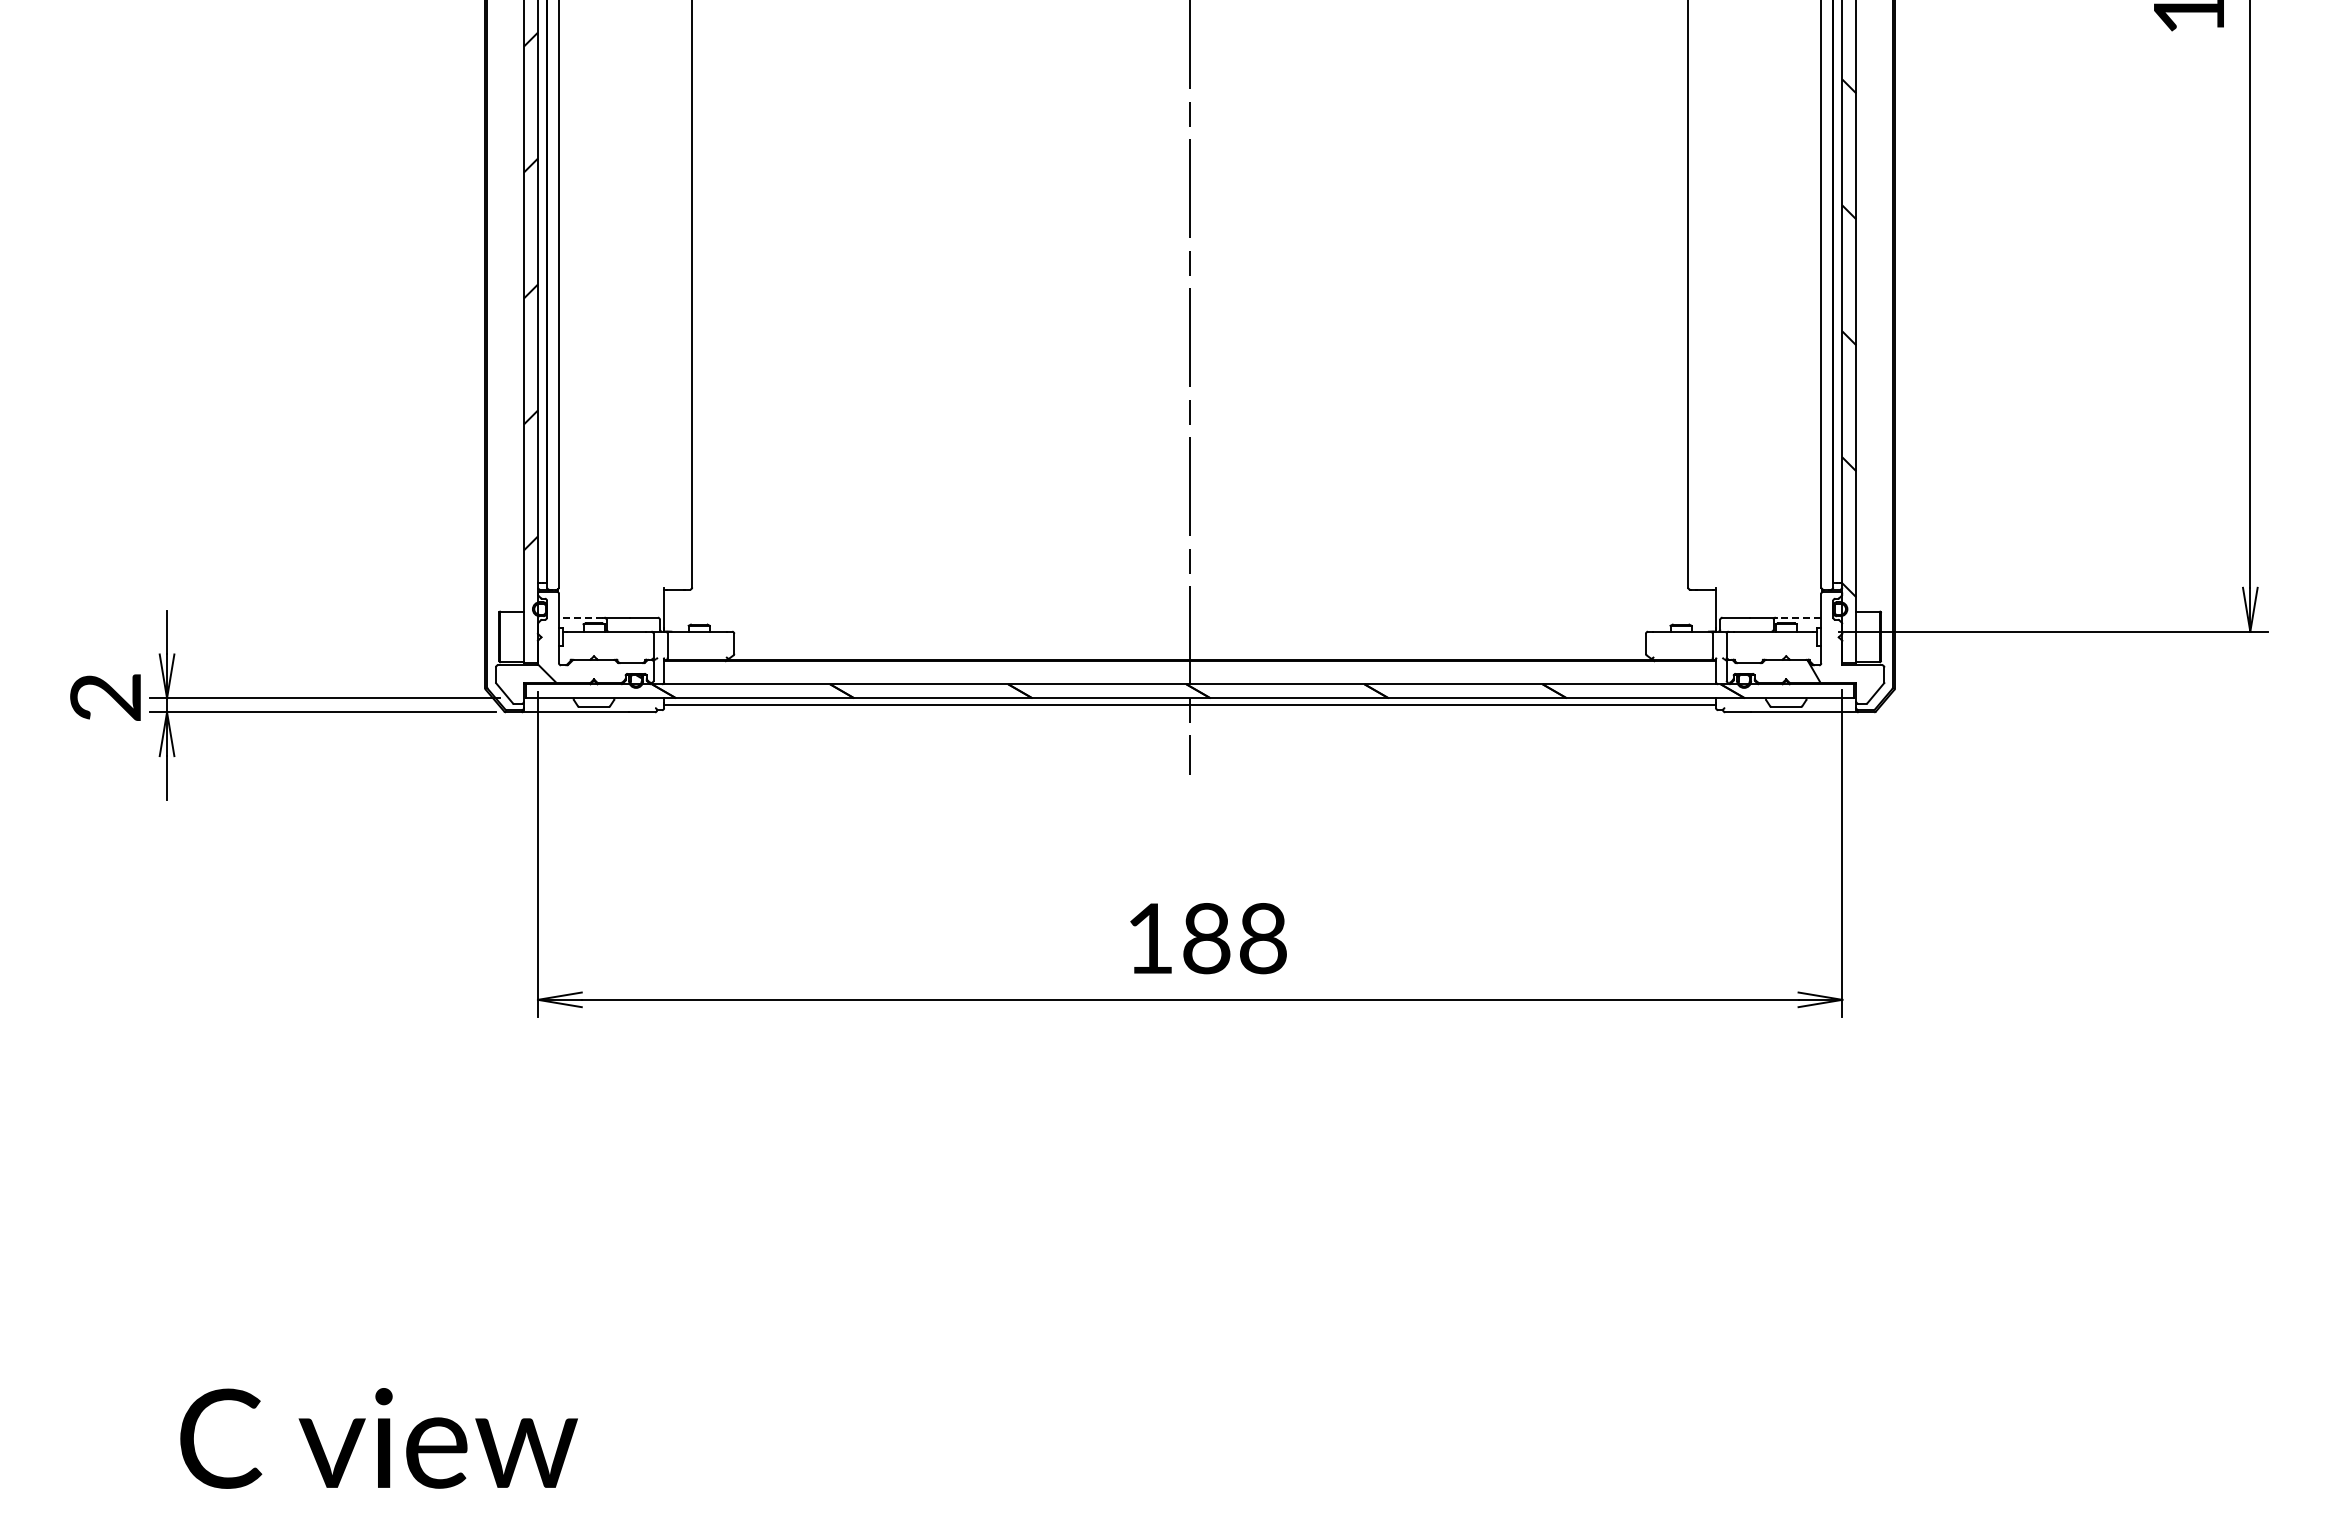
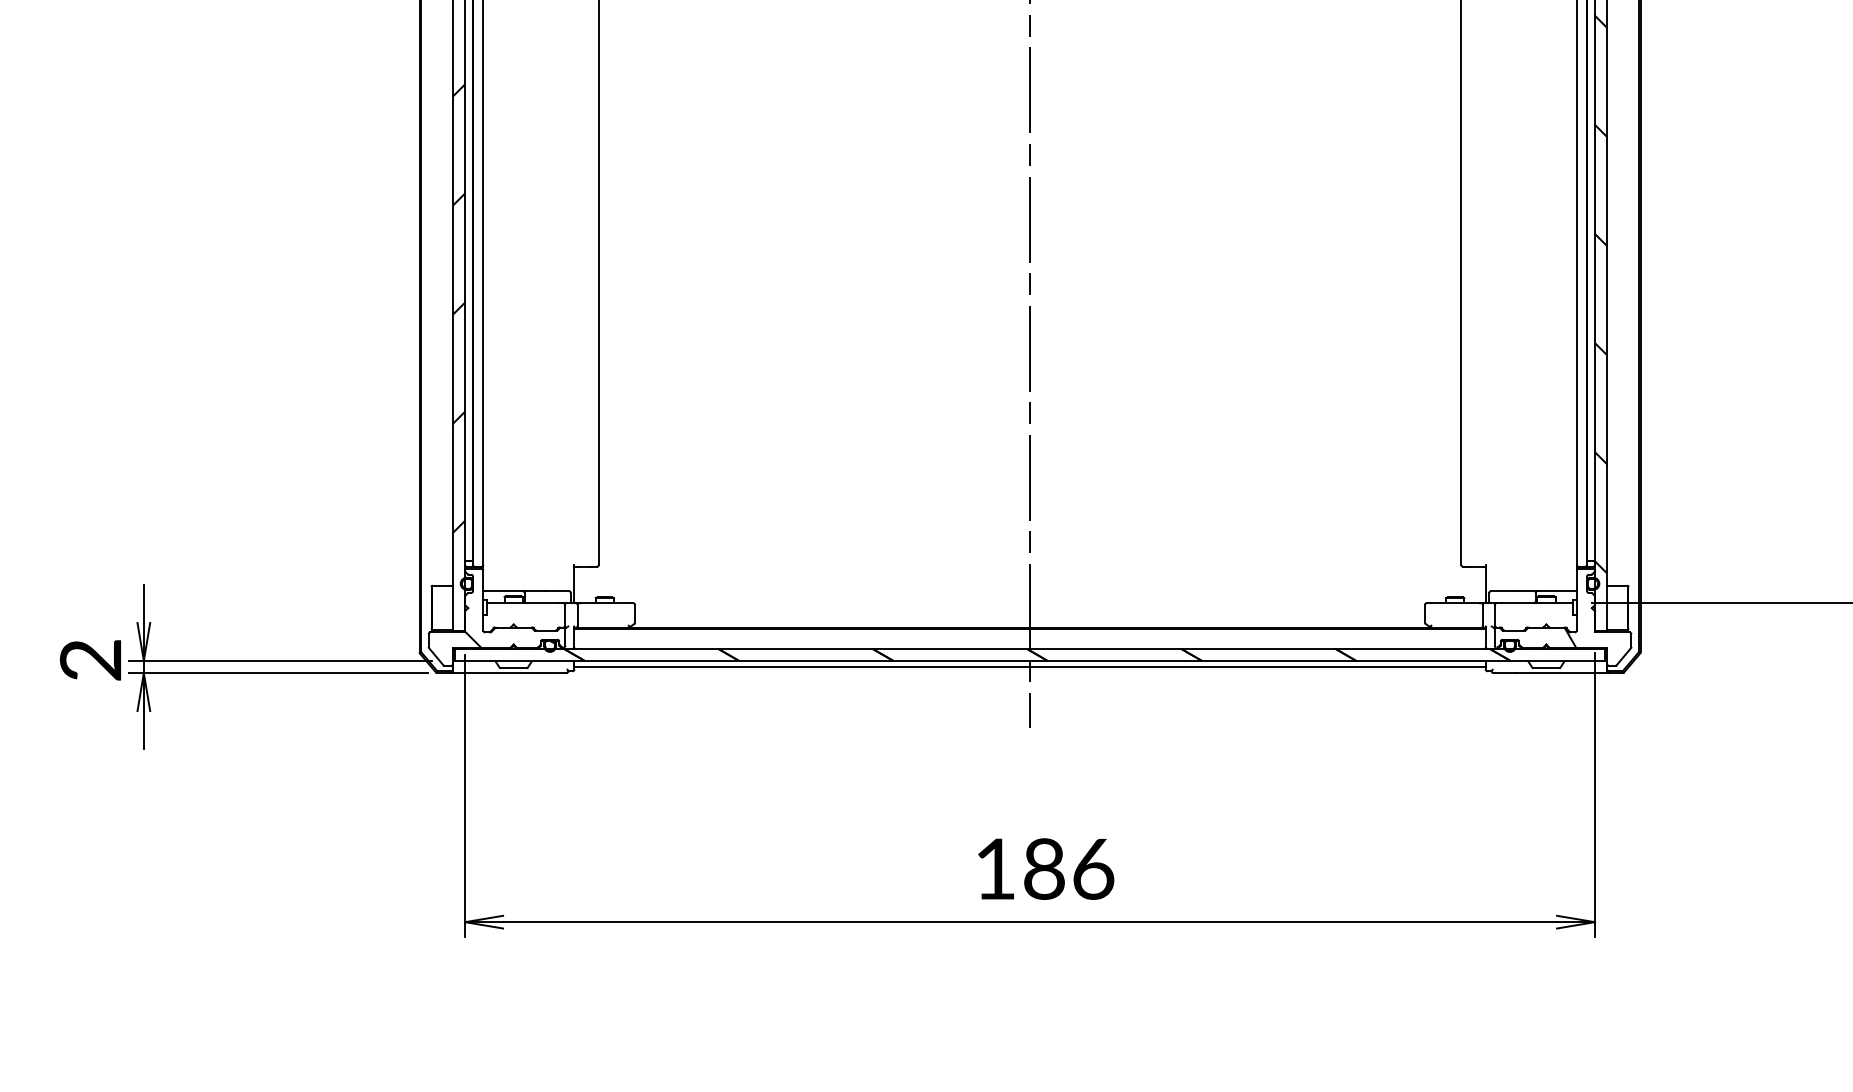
line: (580, 617) -> (501, 590), dashed -> solid
line: (1798, 617) -> (1557, 590), dashed -> solid
text: (1263, 938) -> (1093, 869), 188 -> 186

